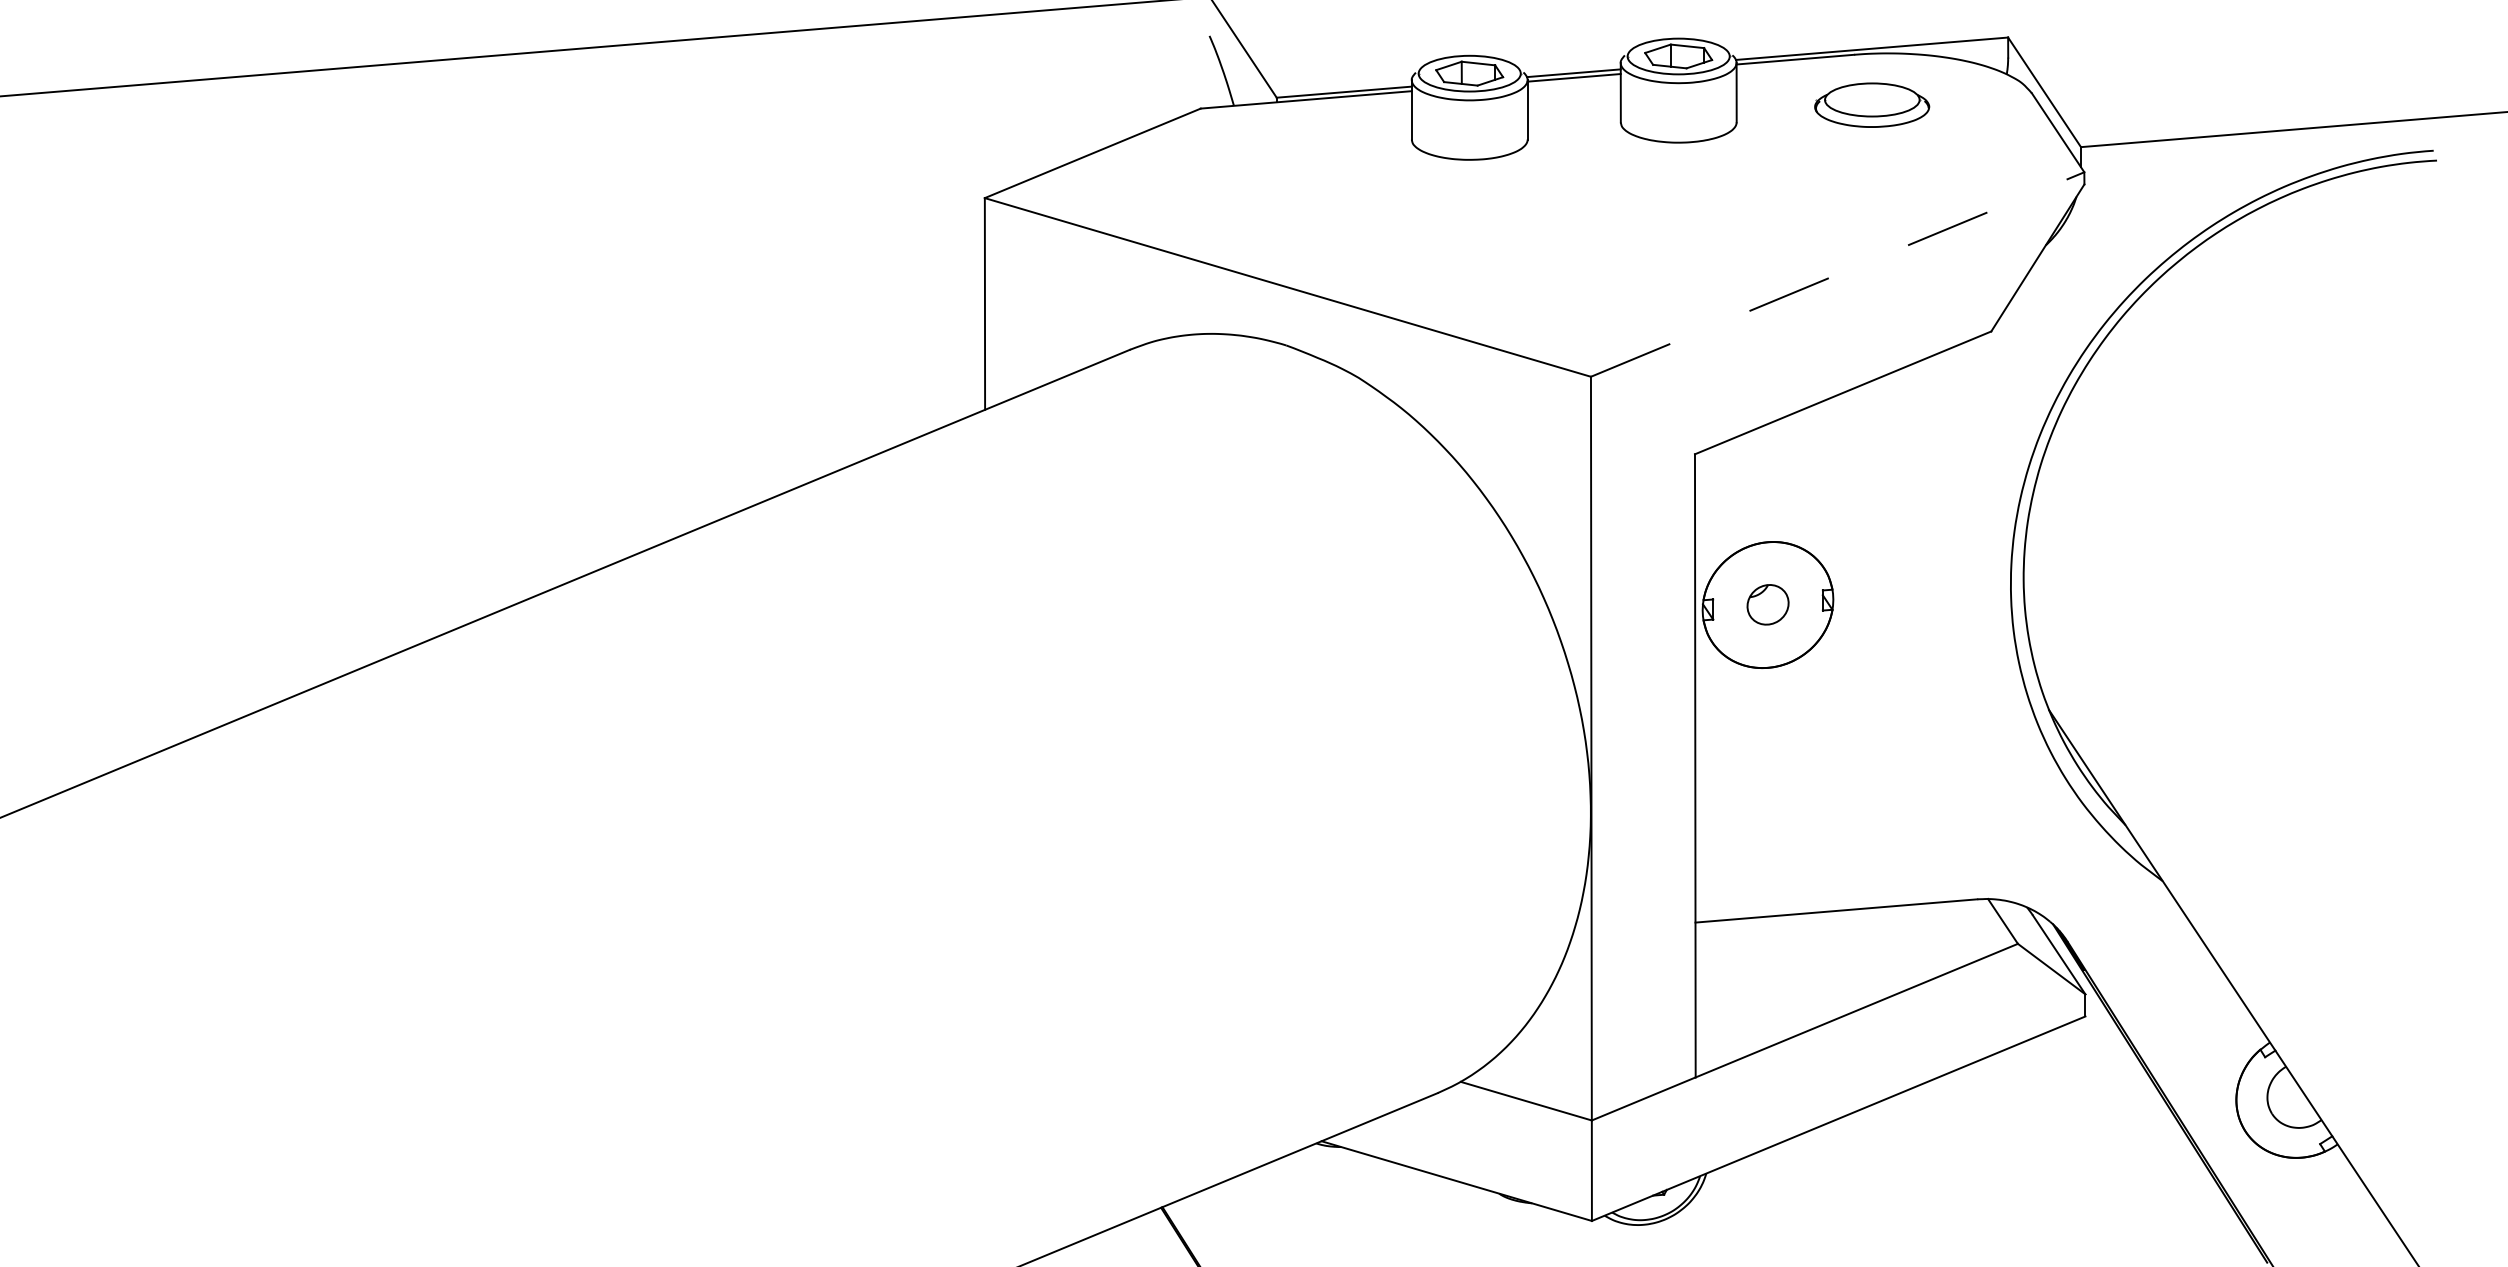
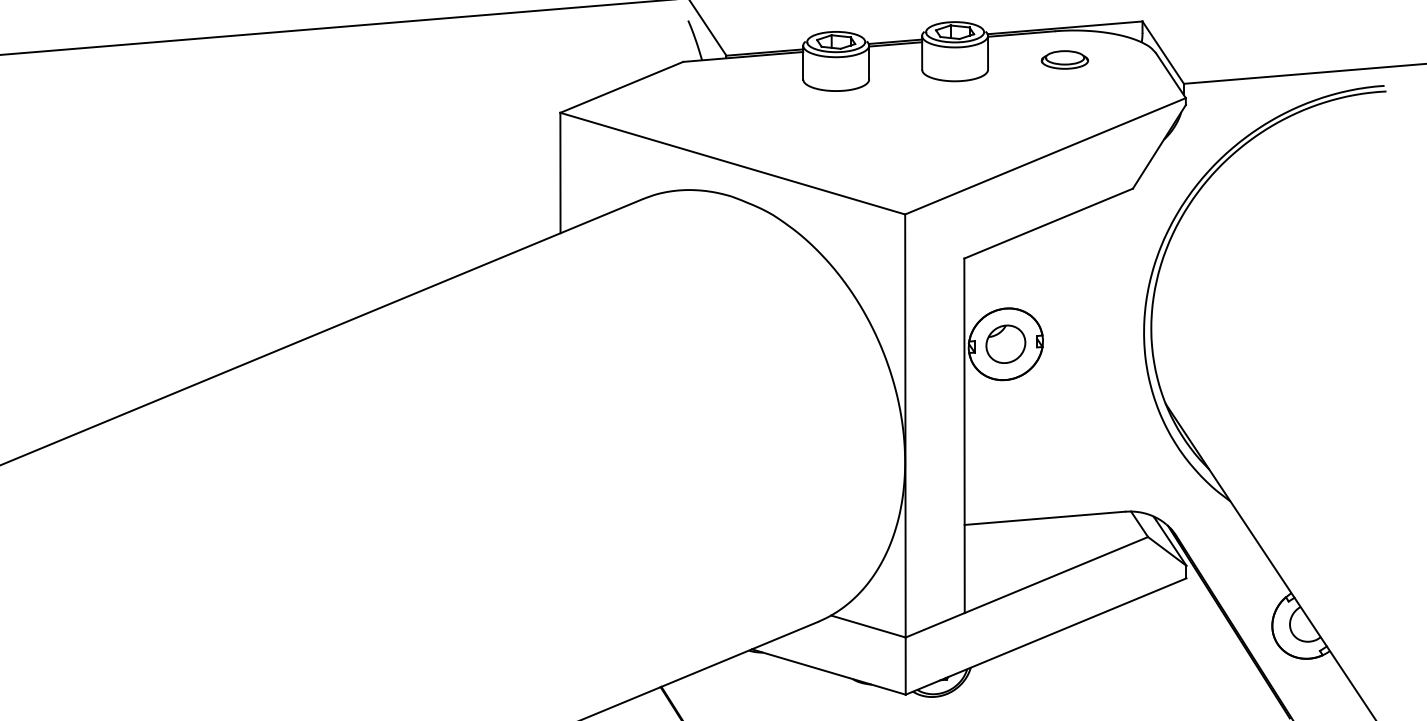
part: (1871, 104) -> (1064, 59), size x0.71
line: (1837, 274) -> (1045, 156), dashed -> solid
part: (1767, 603) -> (1005, 343), size x1.67

